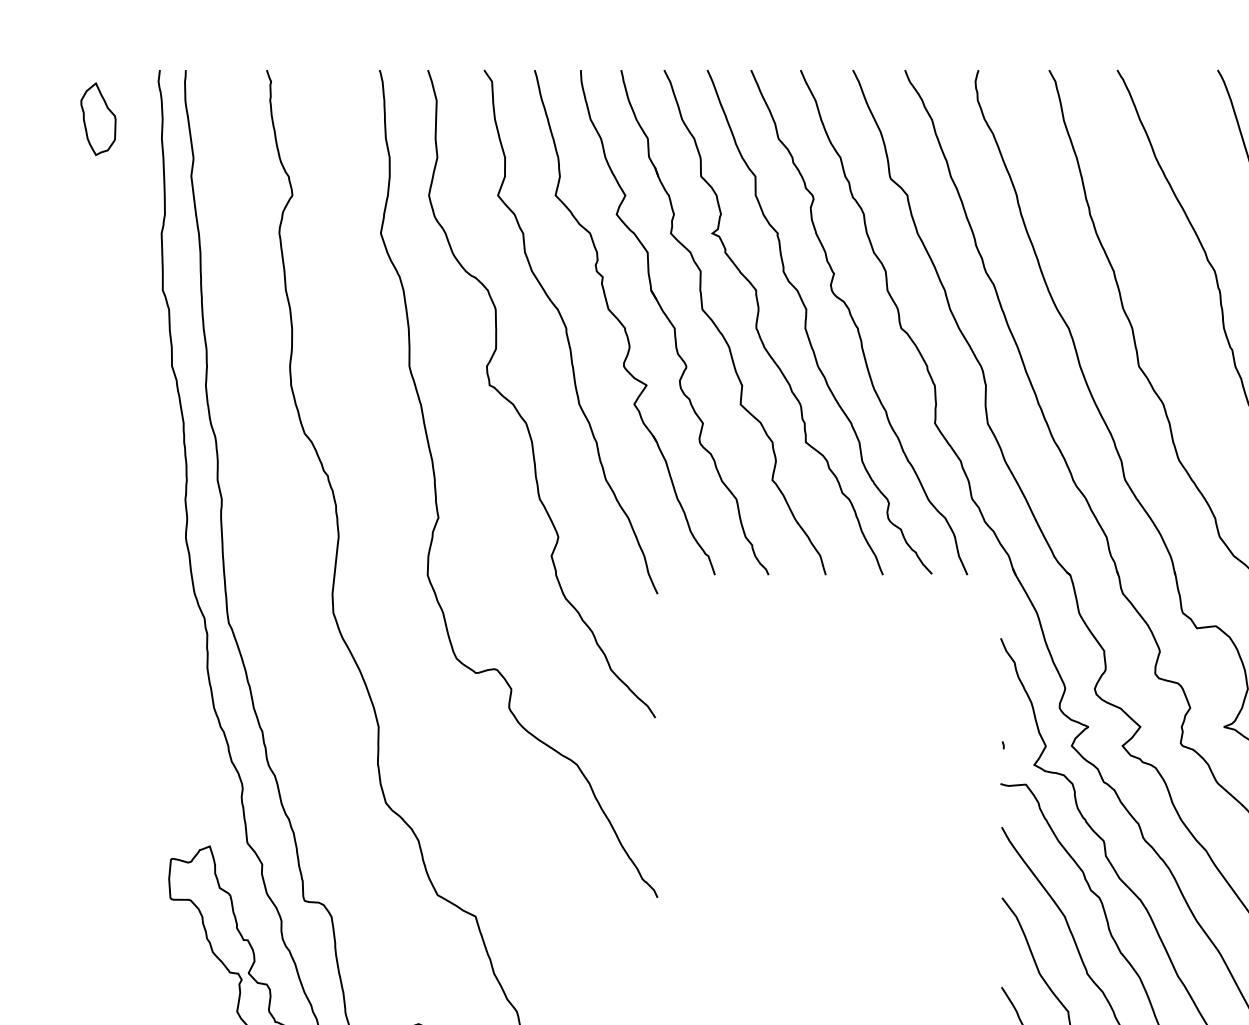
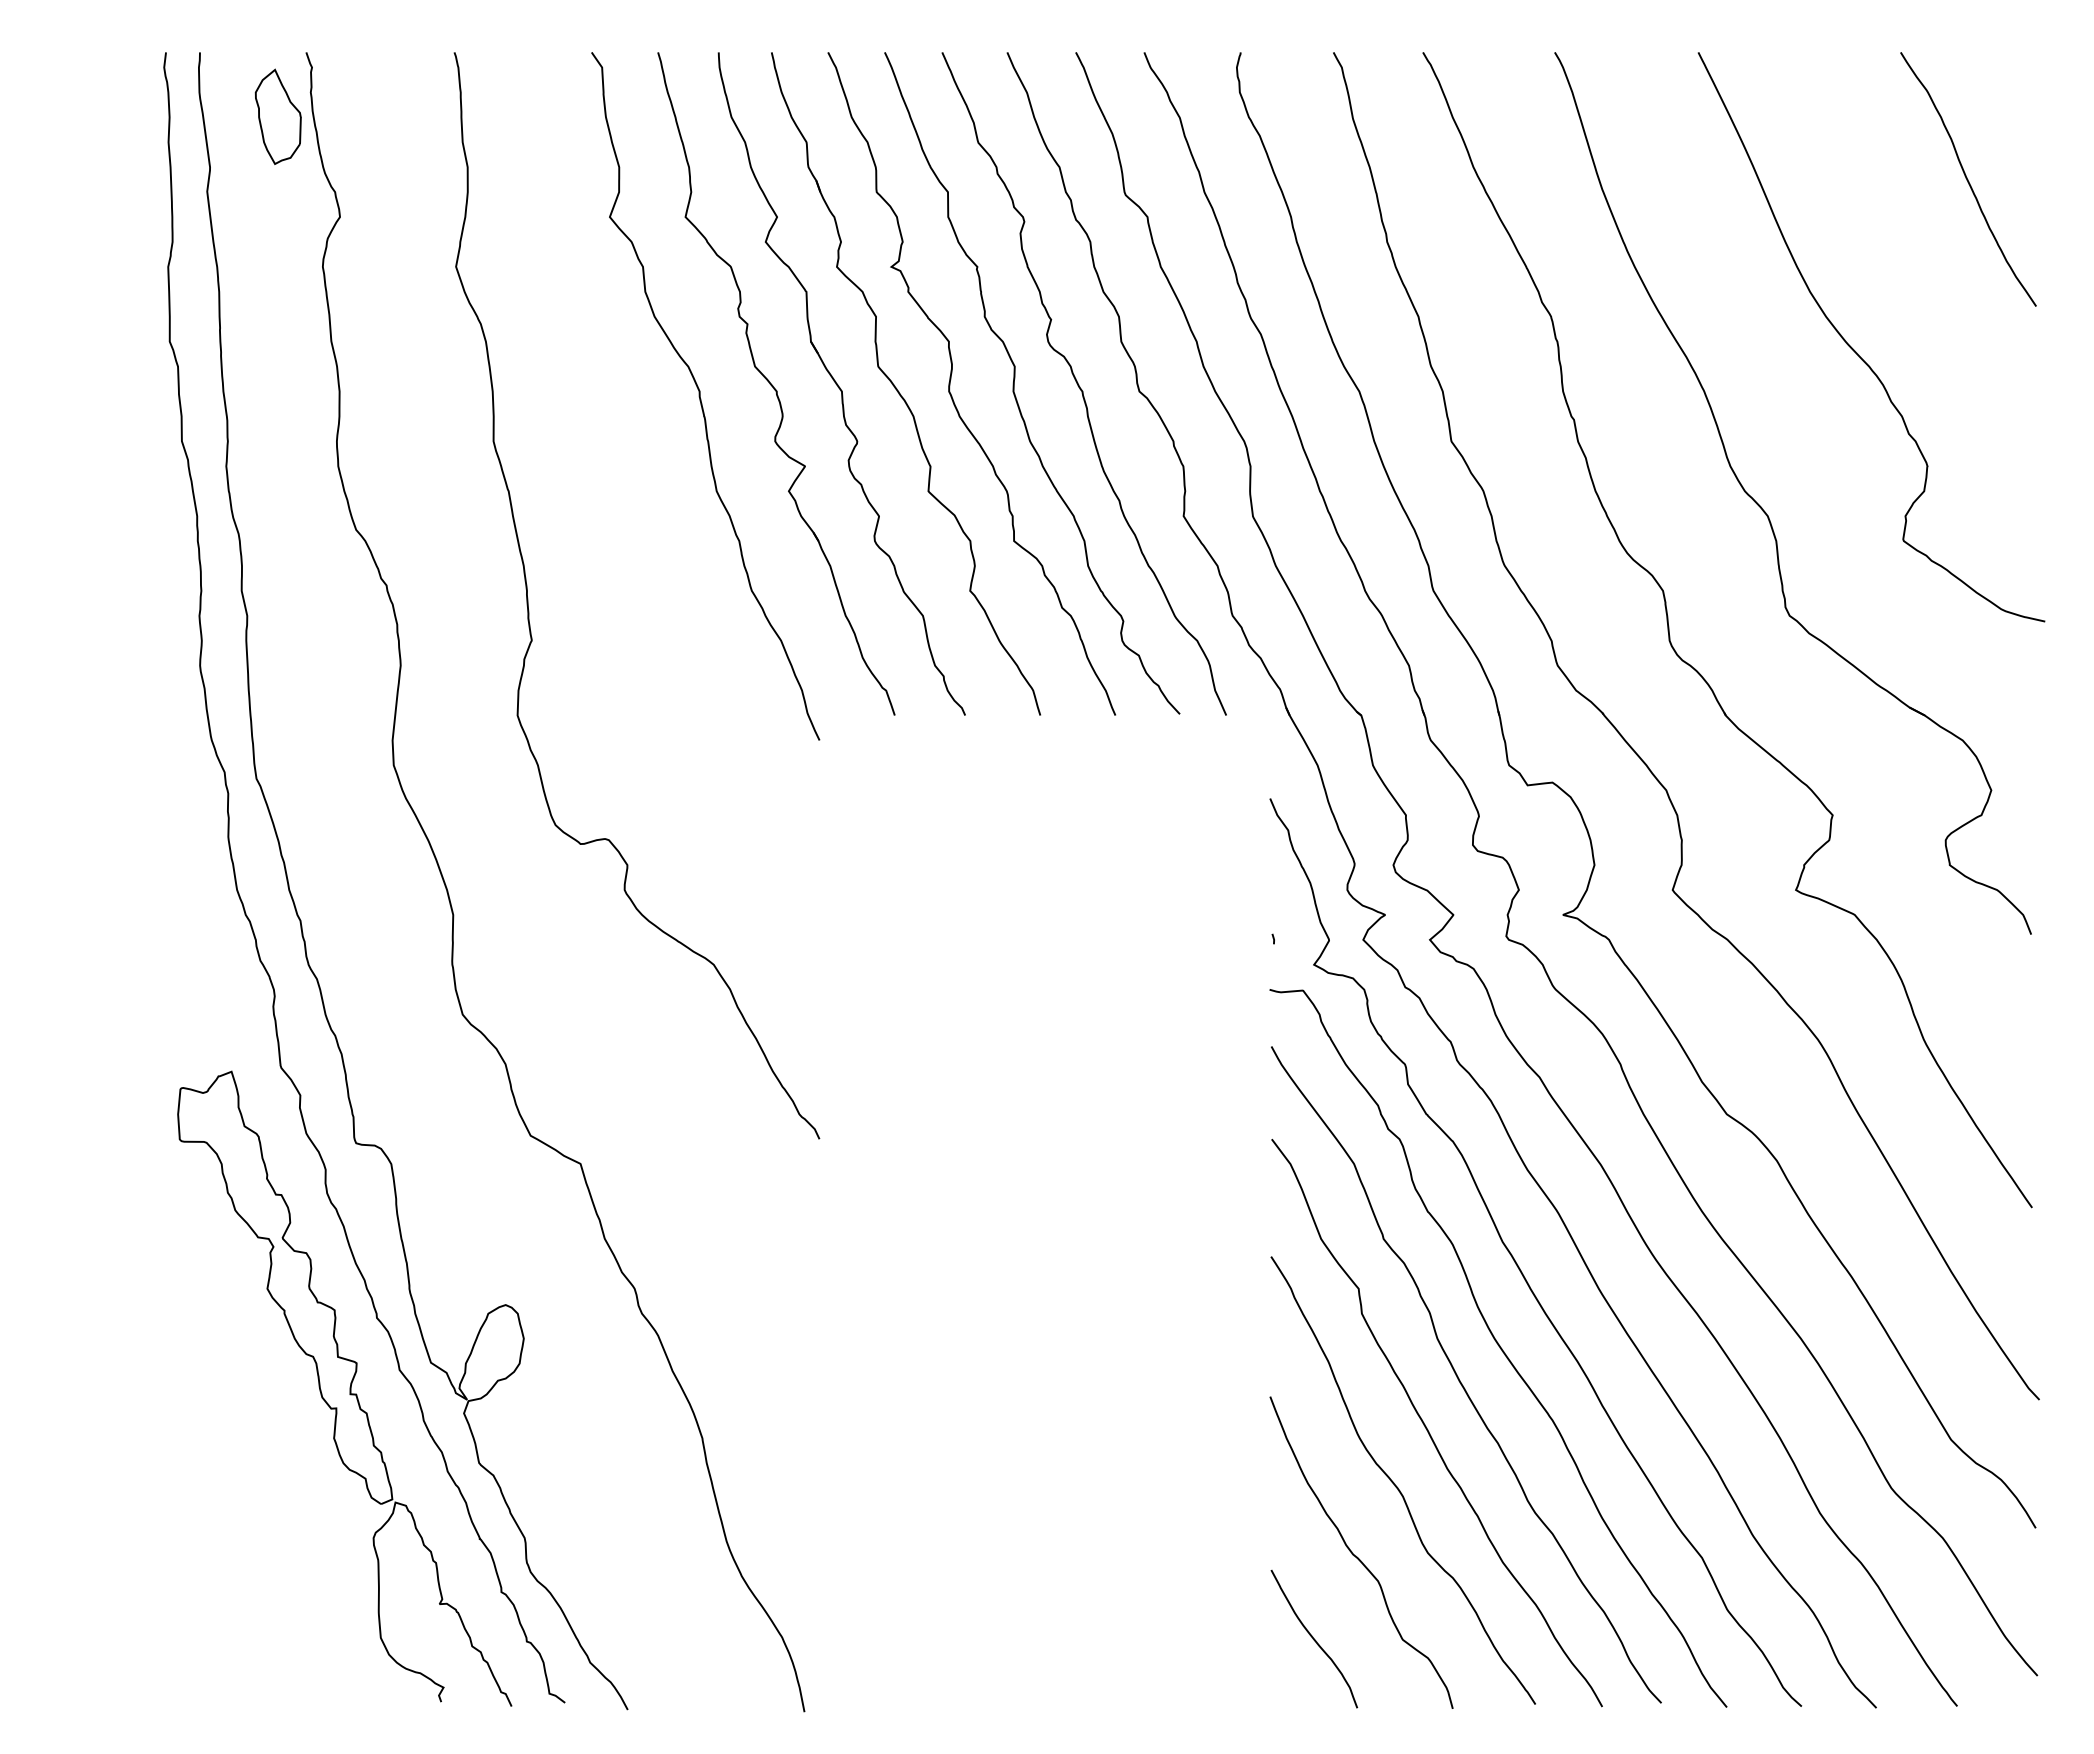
part: (97, 118) -> (277, 116), moved
curve: (518, 410) -> (636, 499), removed

